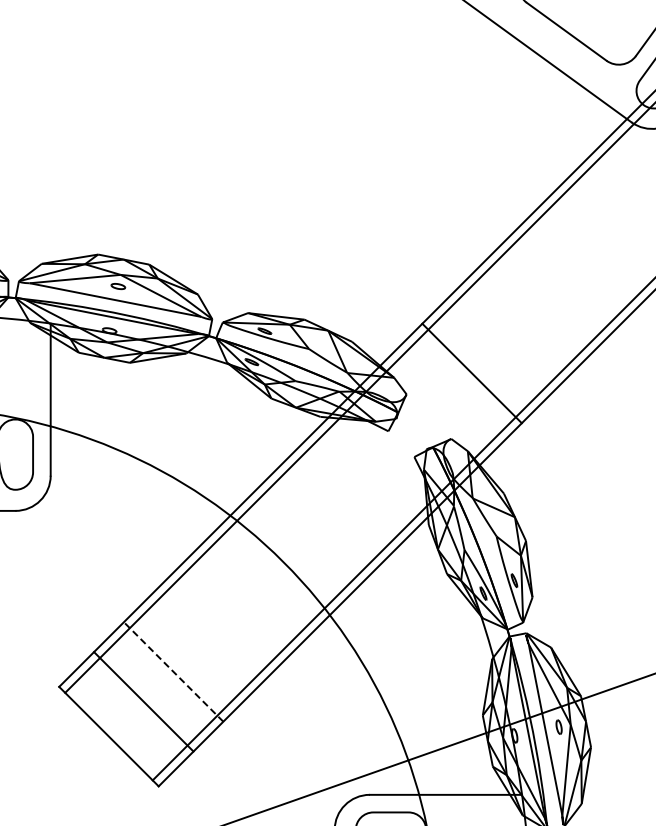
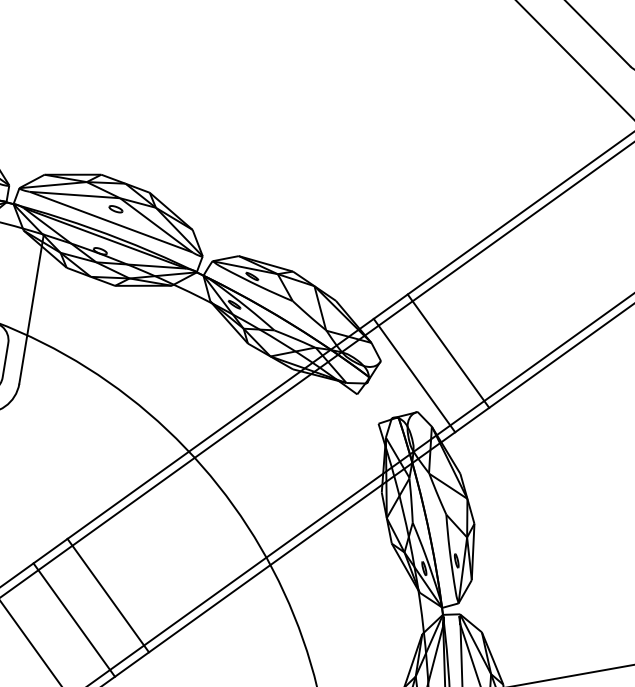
line: (442, 403) -> (414, 375), added
line: (173, 671) -> (108, 595), dashed -> solid

